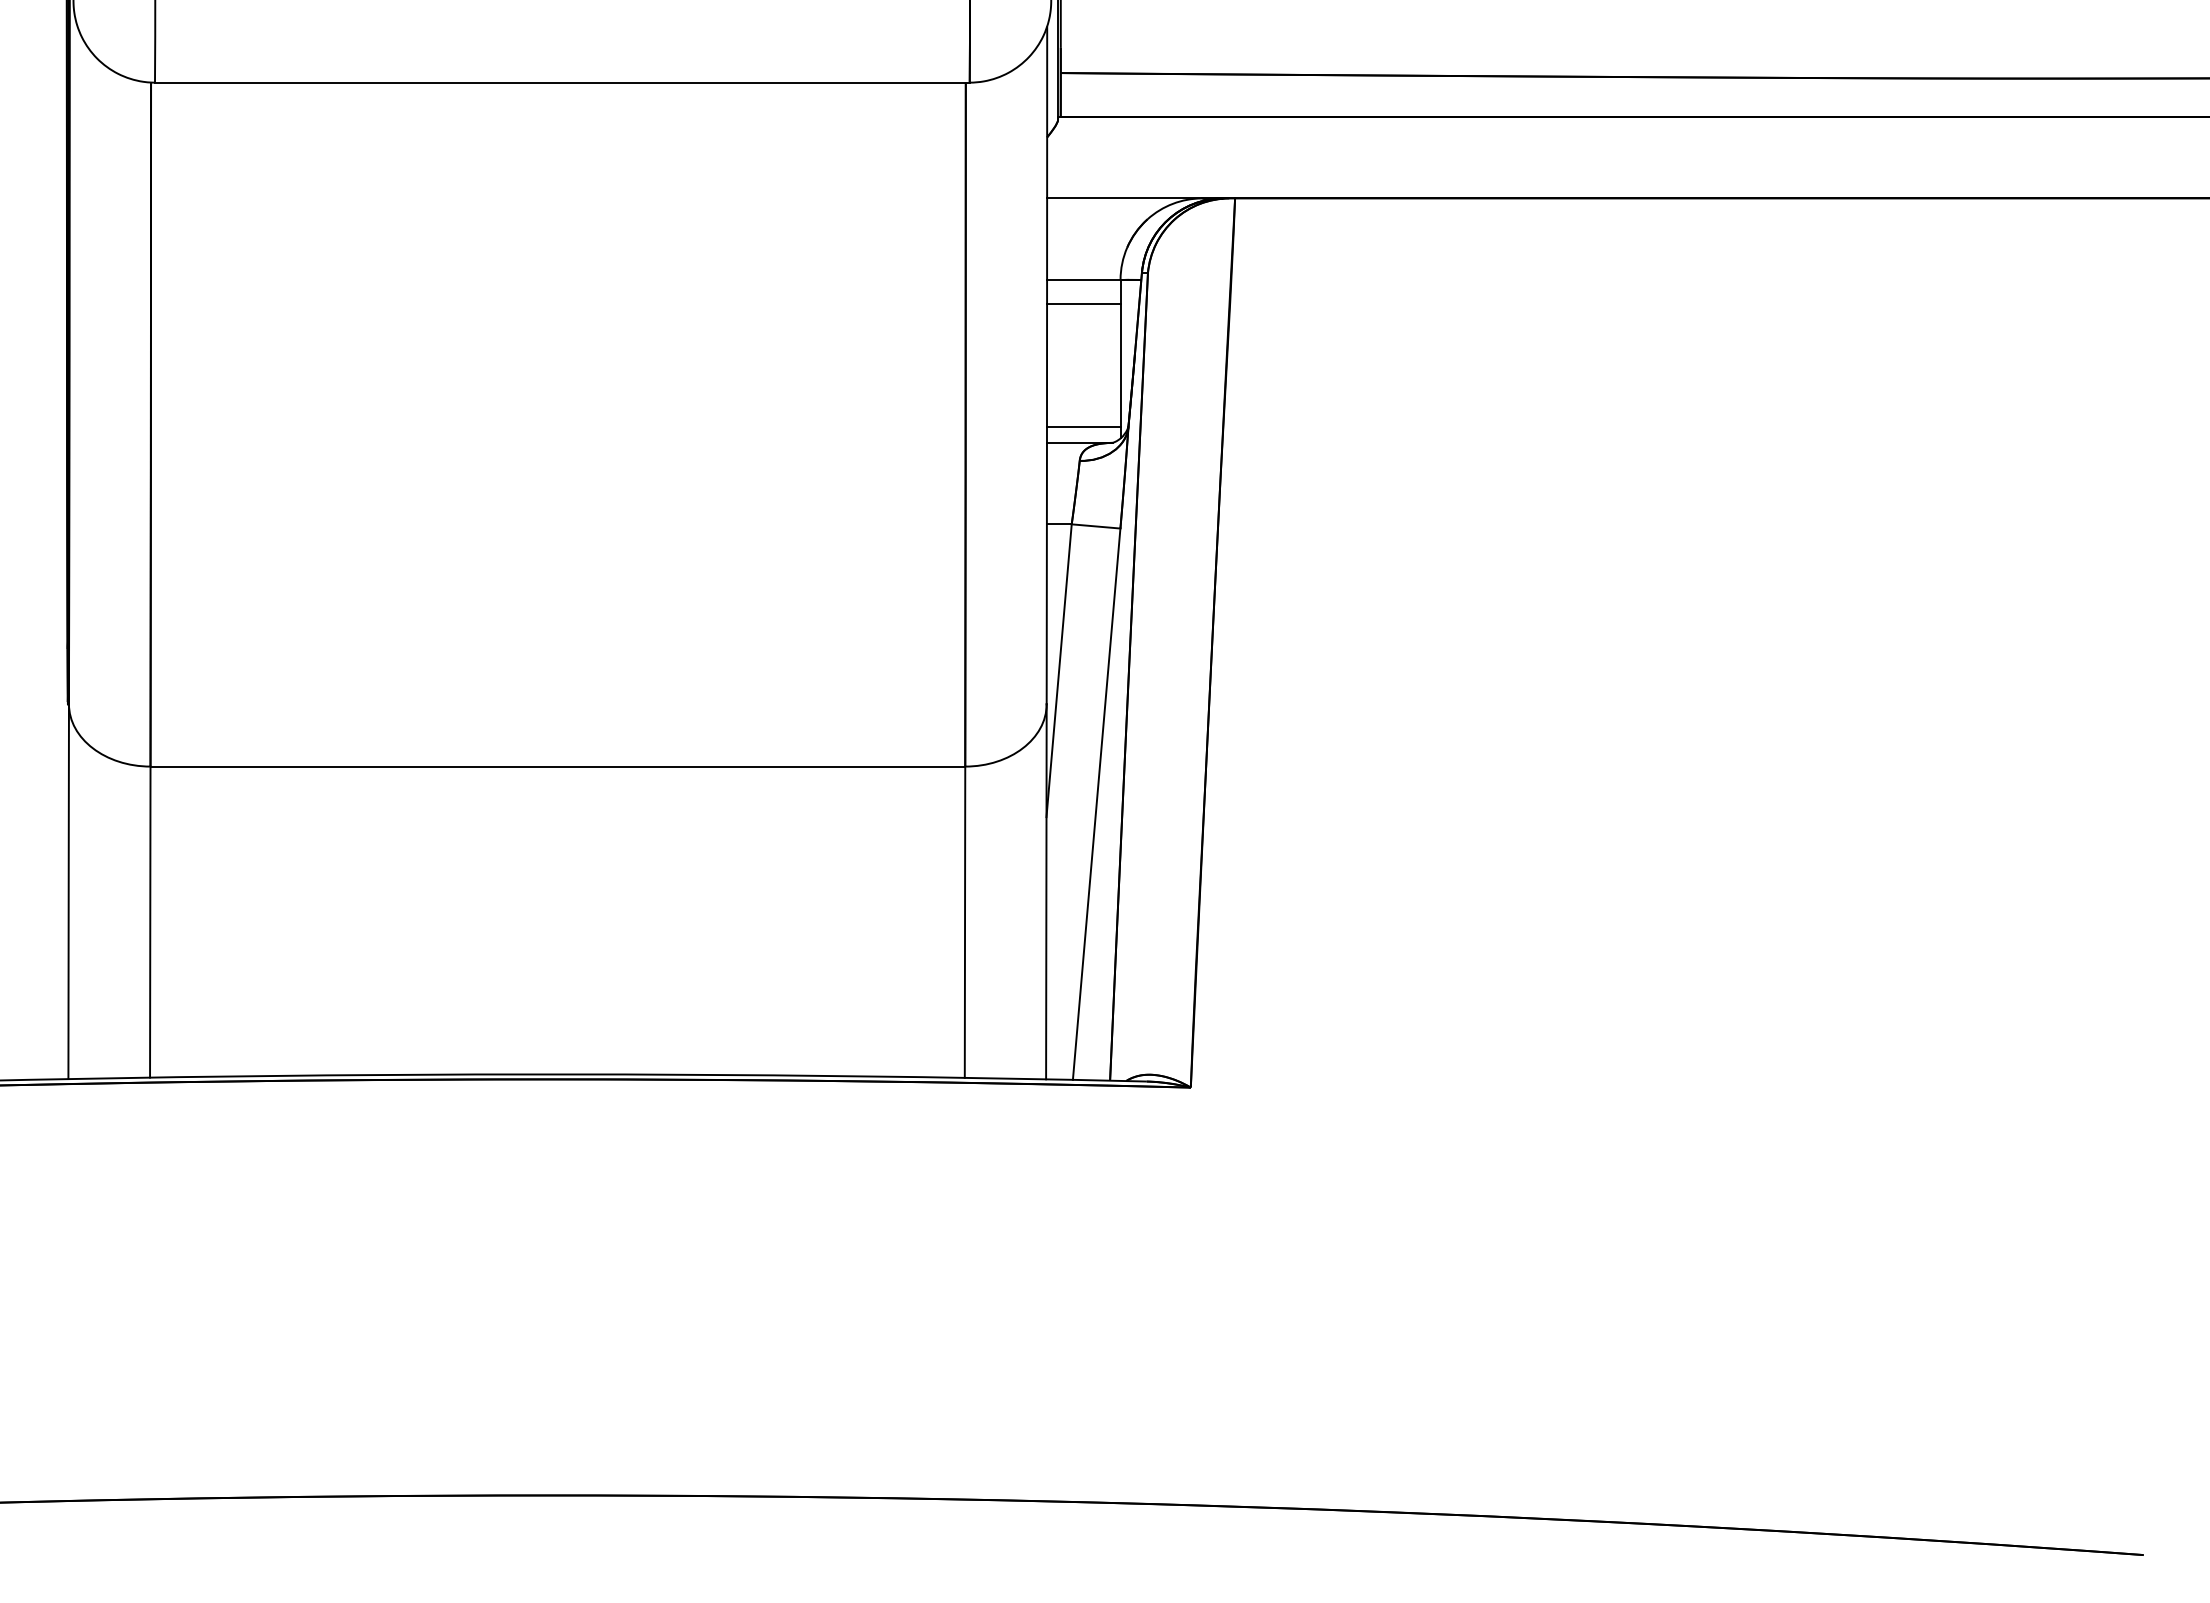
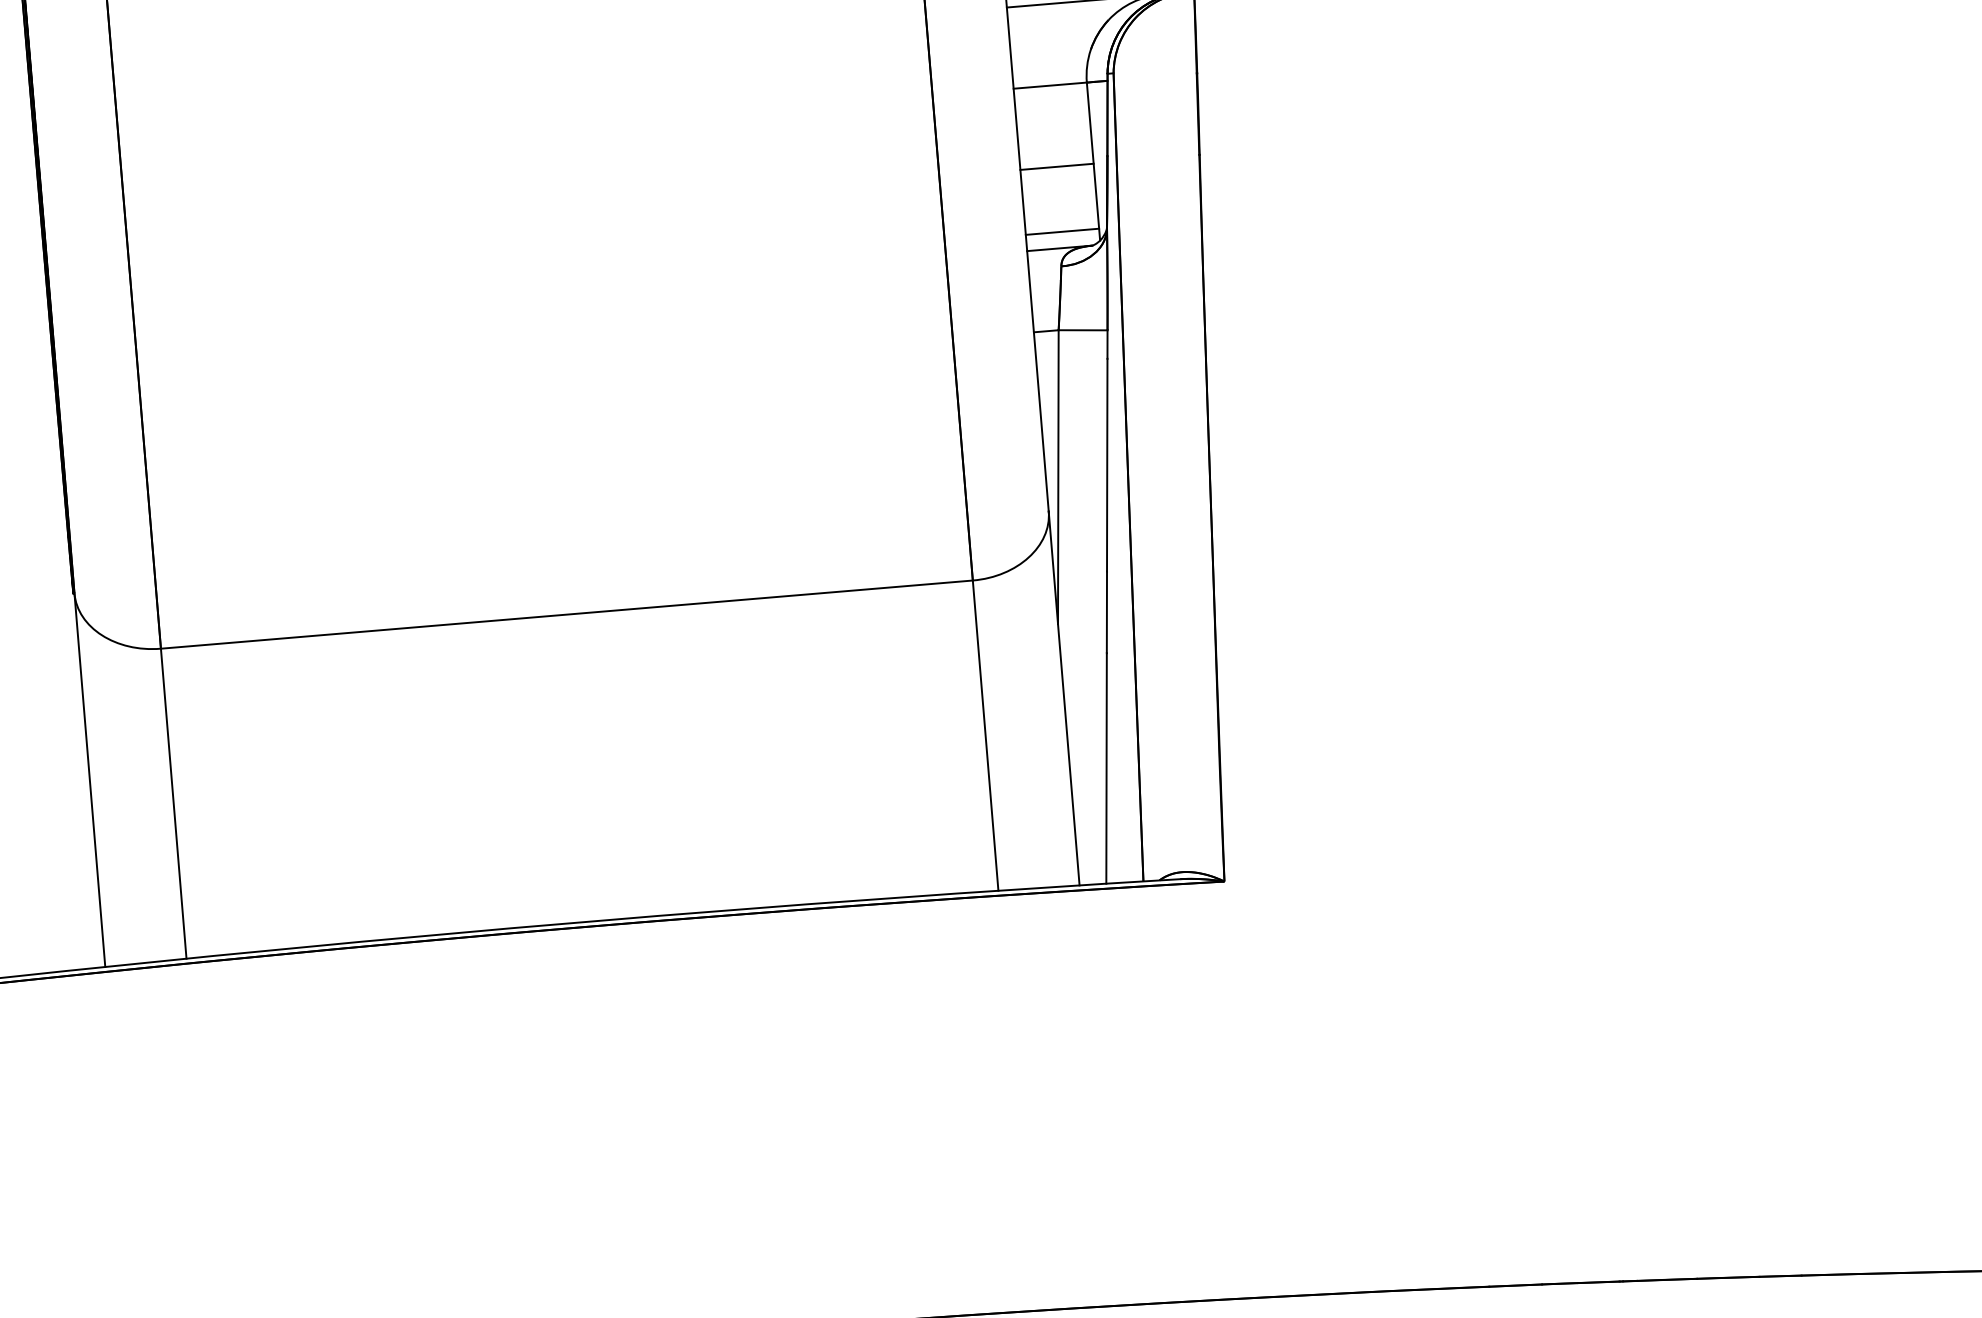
line: (1083, 304) -> (1056, 166), moved

